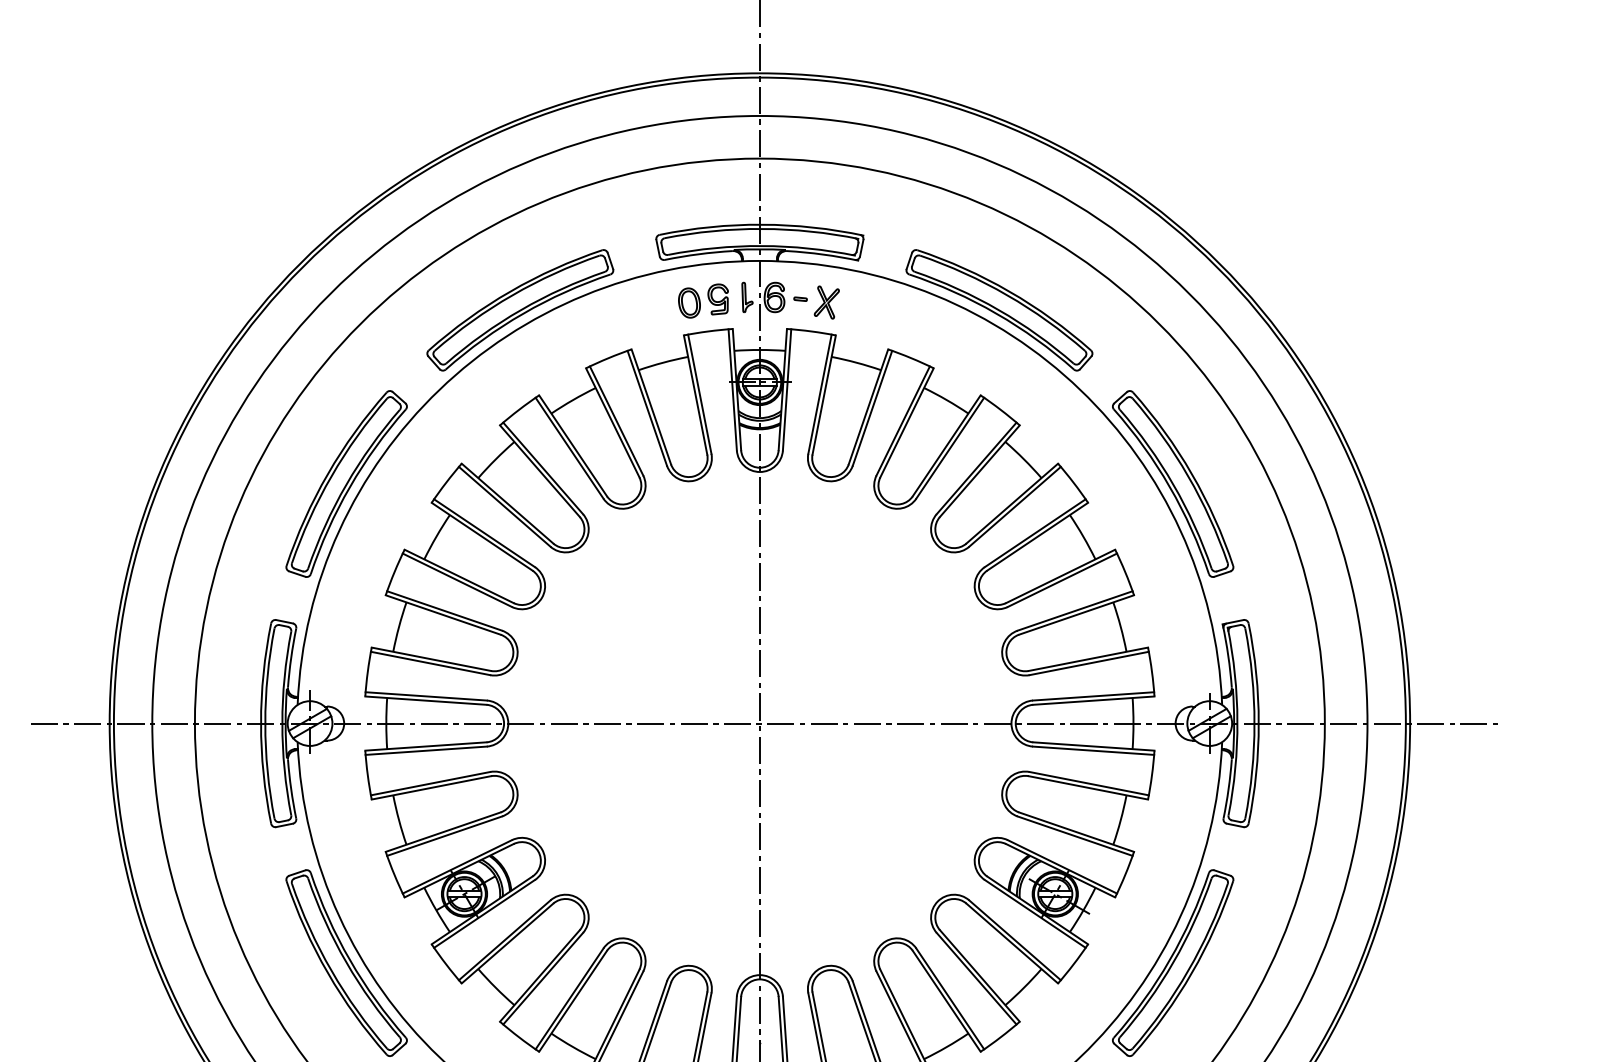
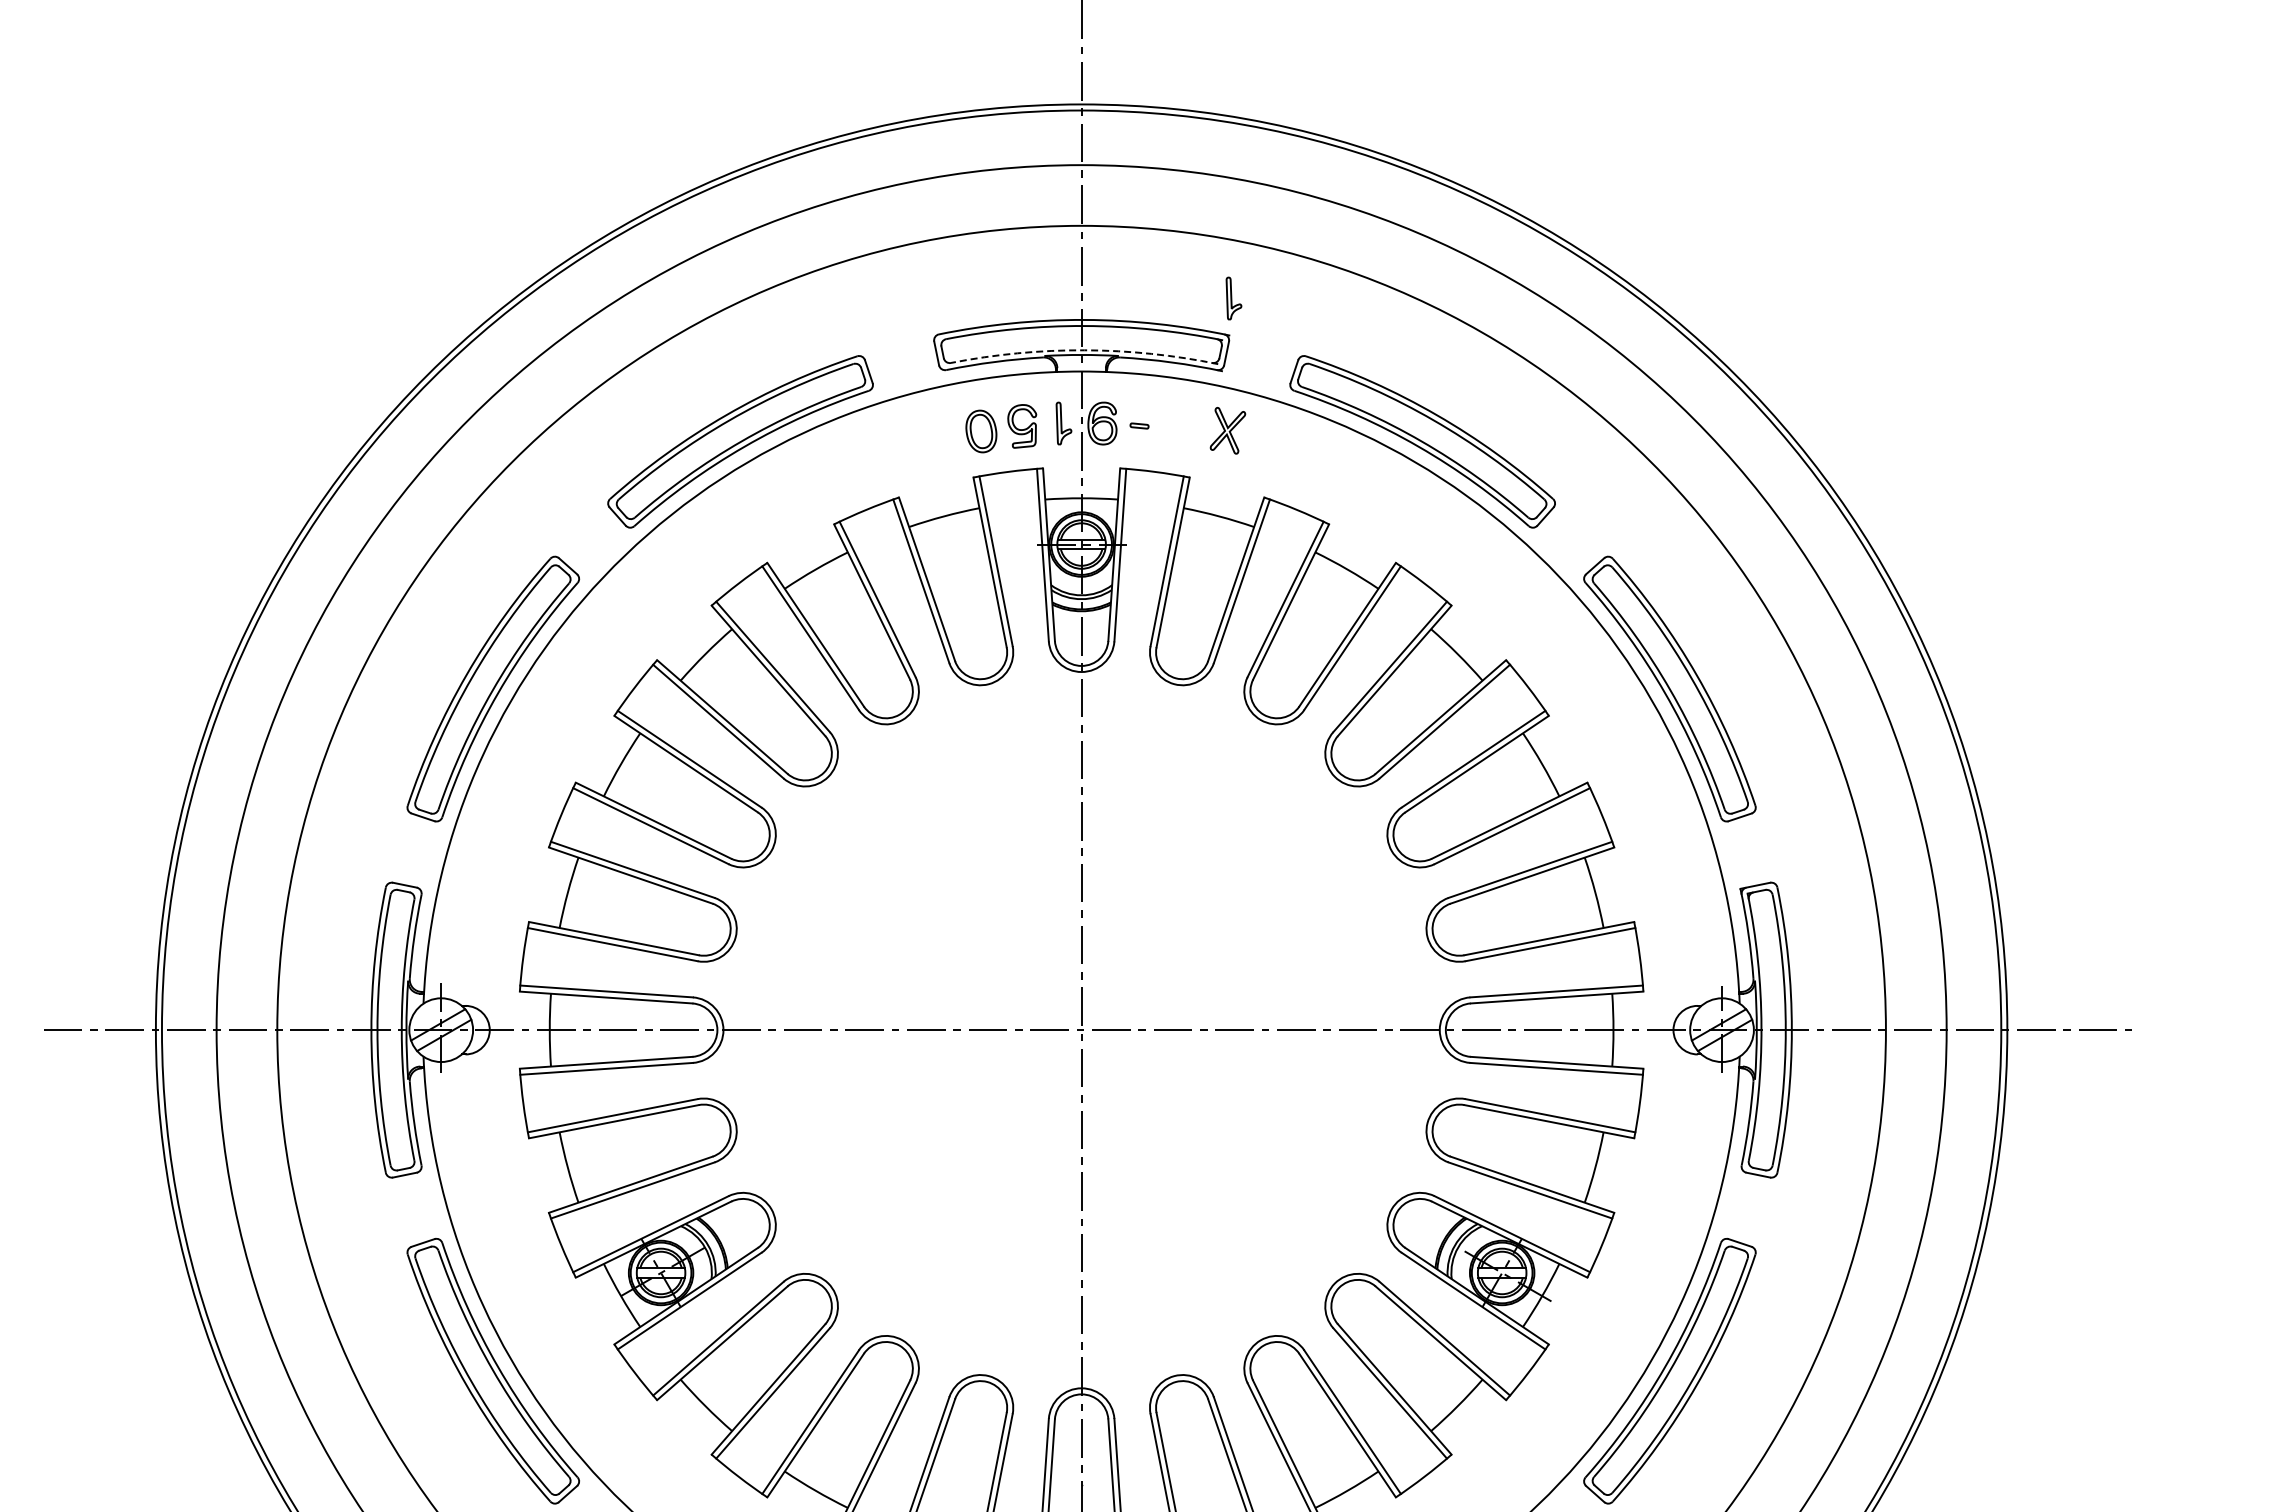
part: (866, 209) -> (1233, 298), added
arc: (761, 246) -> (1084, 350), solid -> dashed
part: (826, 302) -> (1227, 430), moved

